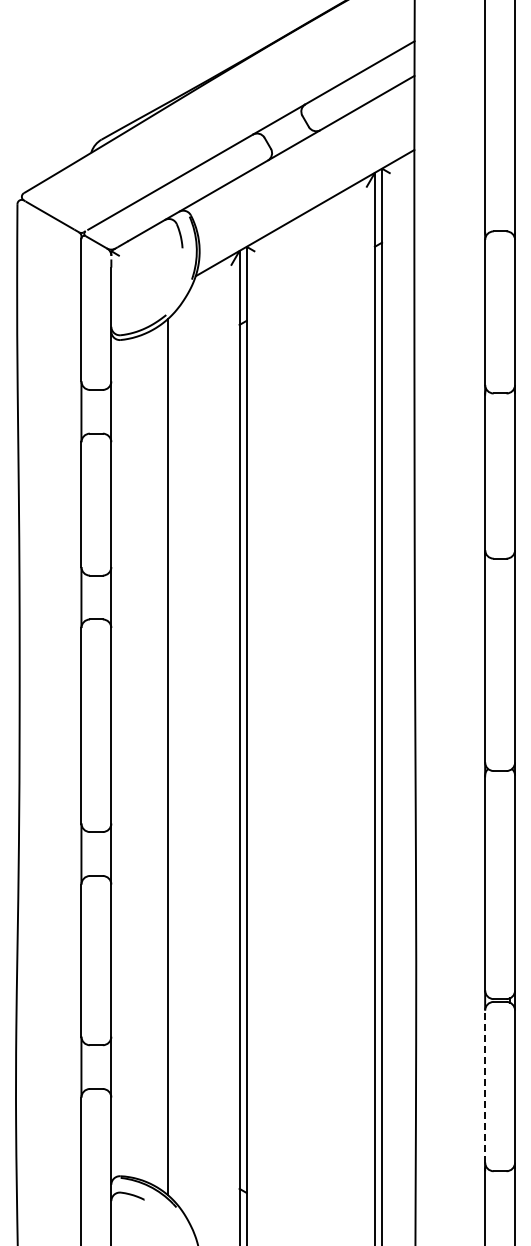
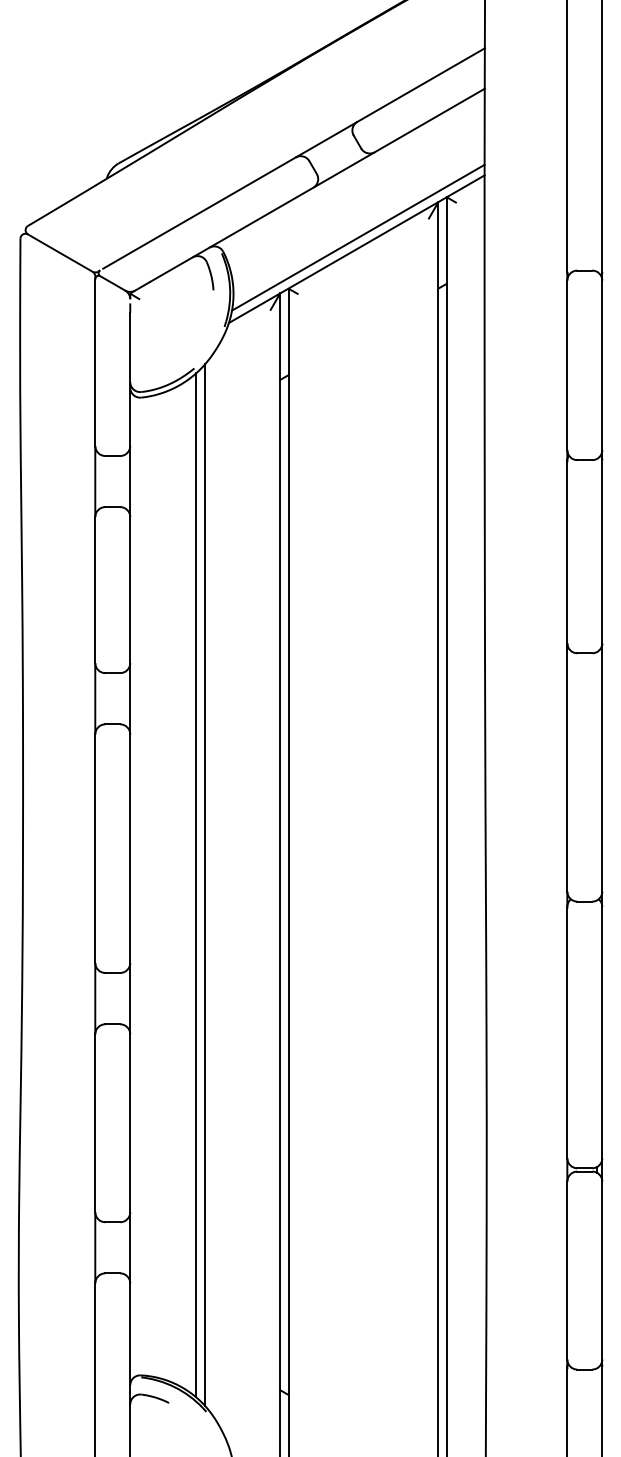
line: (306, 202) -> (358, 236), added
line: (175, 756) -> (205, 884), added
line: (485, 1086) -> (567, 1270), dashed -> solid

